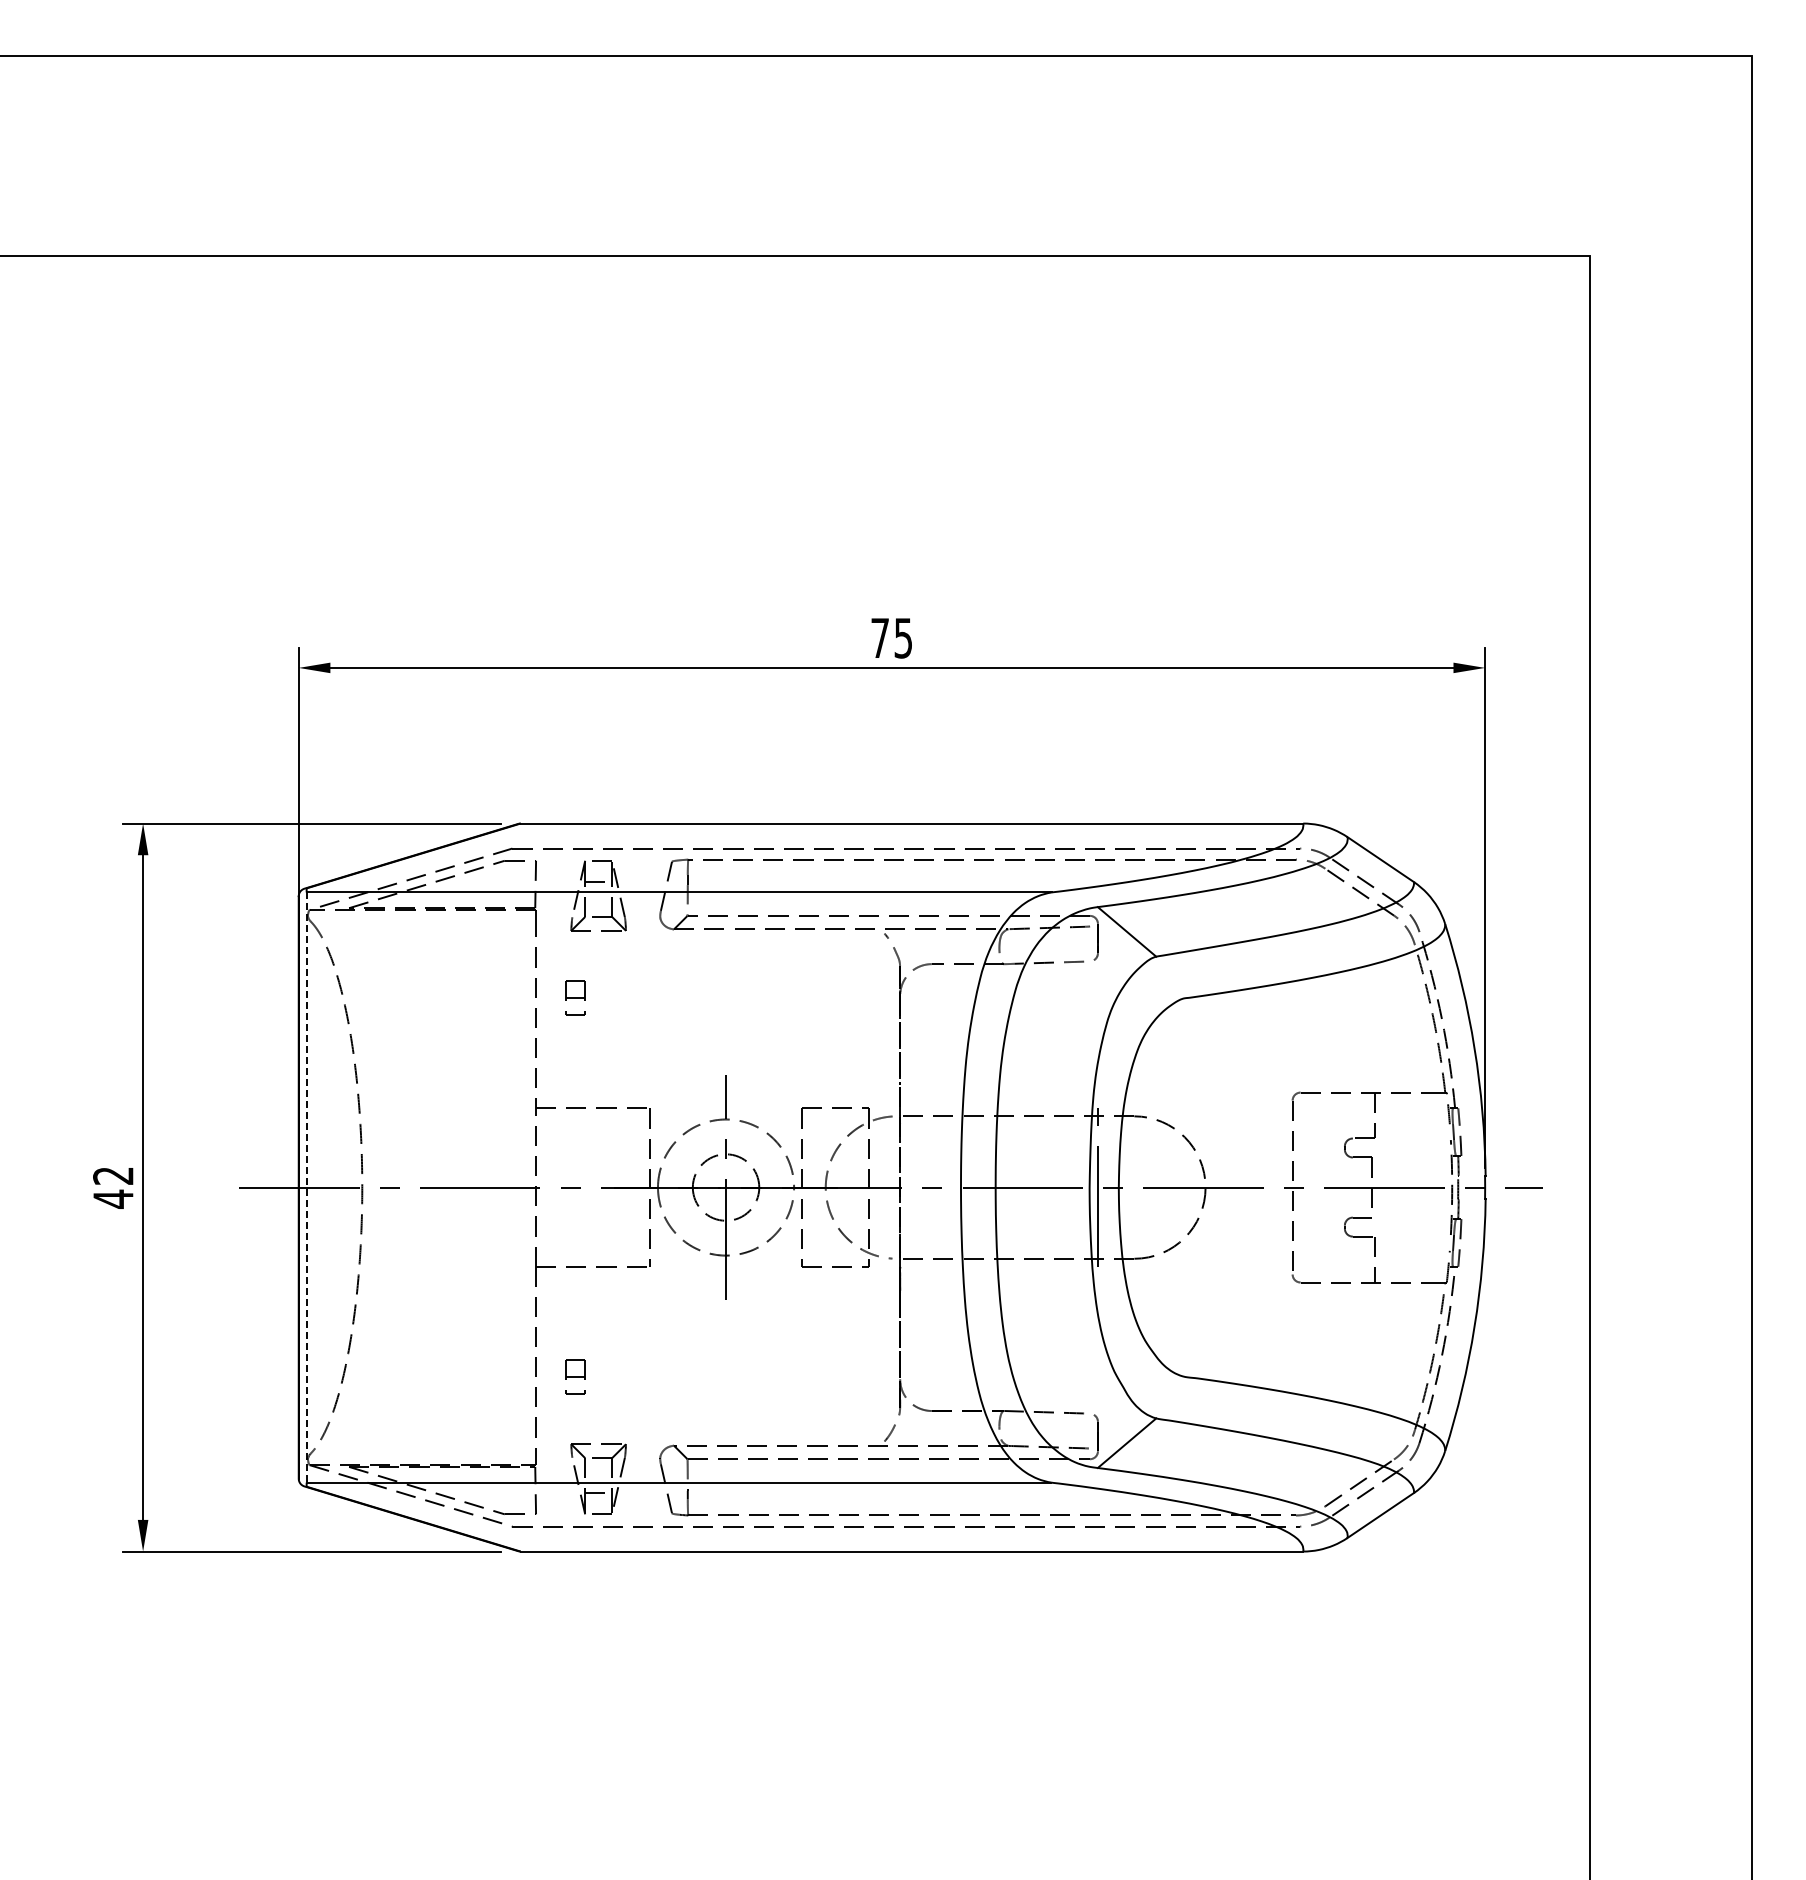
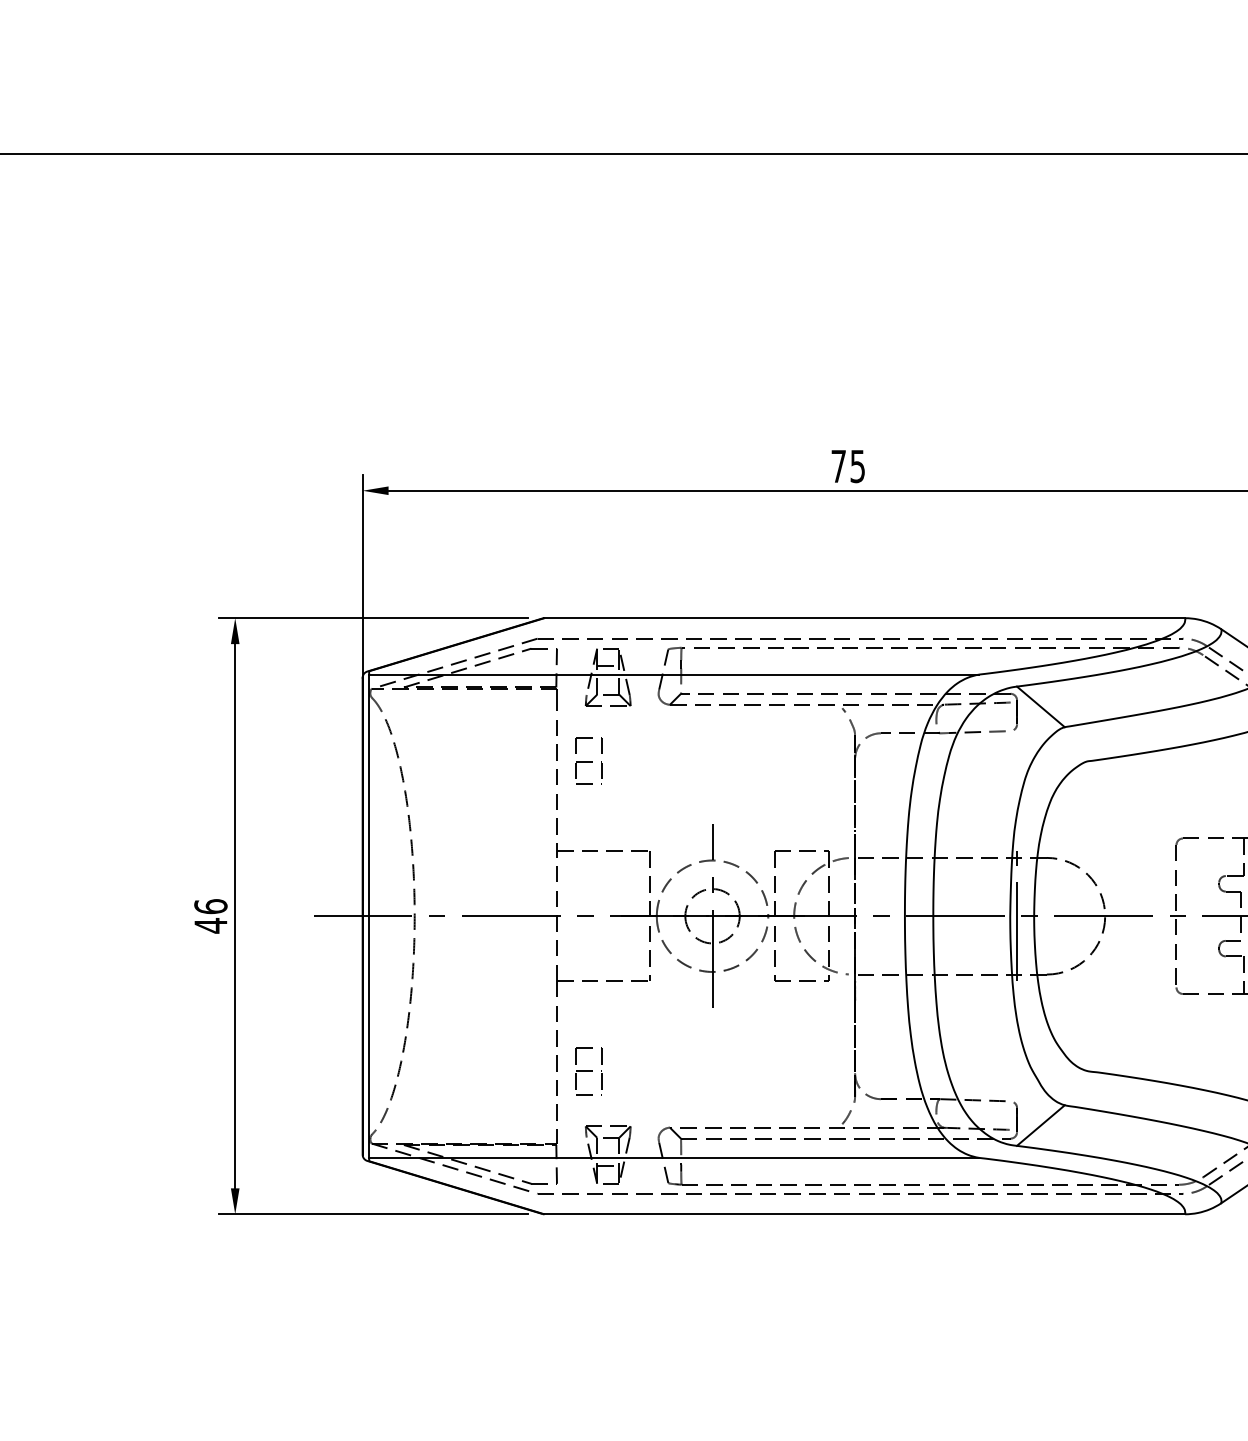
part: (575, 997) -> (589, 760), size x1.67
text: (113, 1175) -> (210, 906), 42 -> 46
line: (306, 1188) -> (369, 917), dashed -> solid
part: (575, 1376) -> (589, 1070), size x1.67

